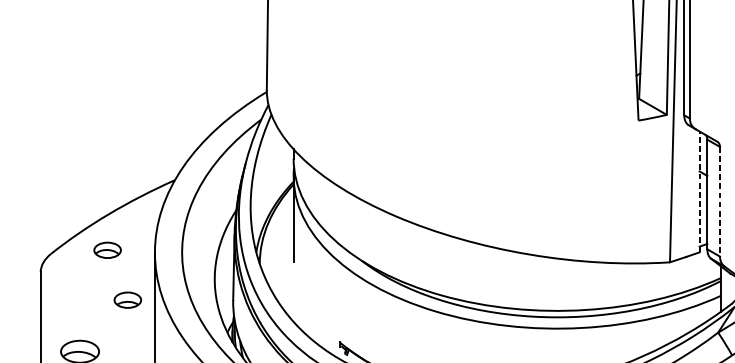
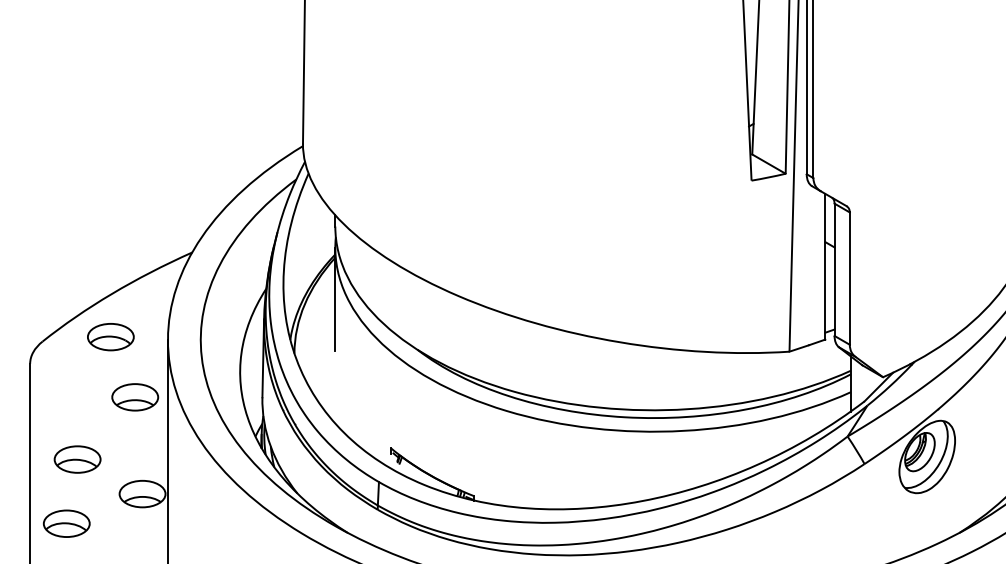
line: (699, 191) -> (825, 266), dashed -> solid
line: (719, 202) -> (849, 279), dashed -> solid
part: (107, 250) -> (110, 337), size x1.43
part: (128, 300) -> (135, 397), size x1.43

